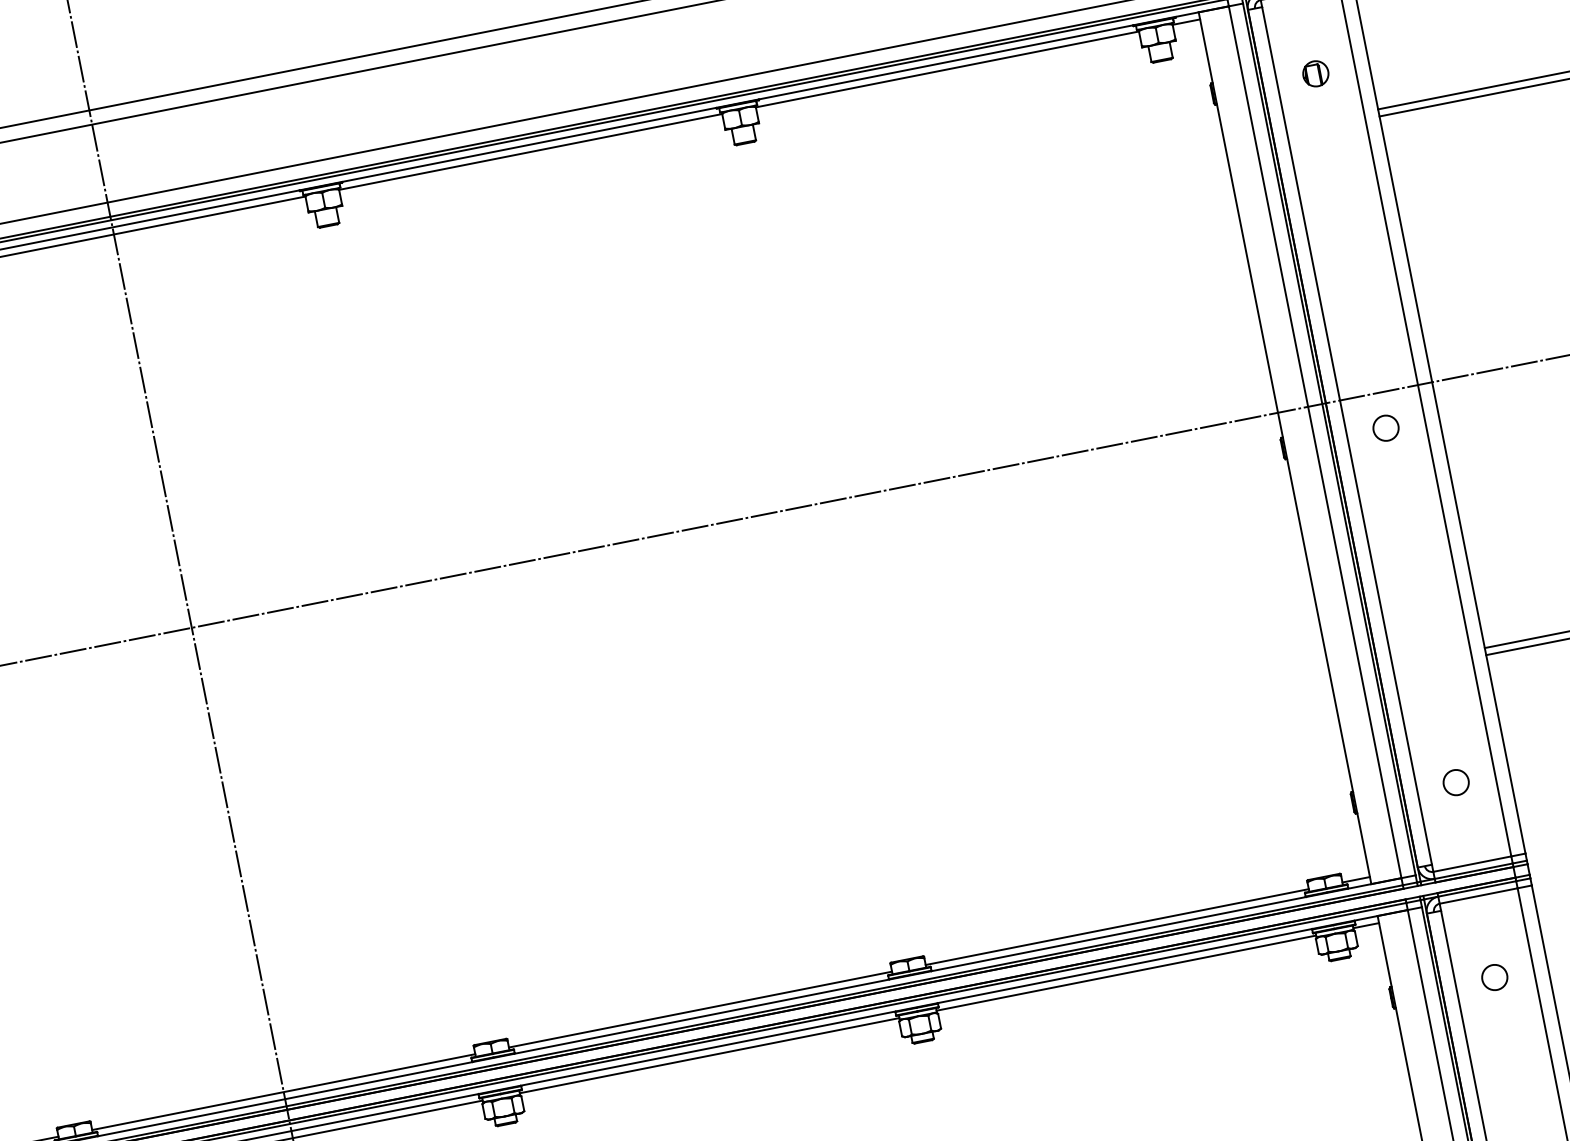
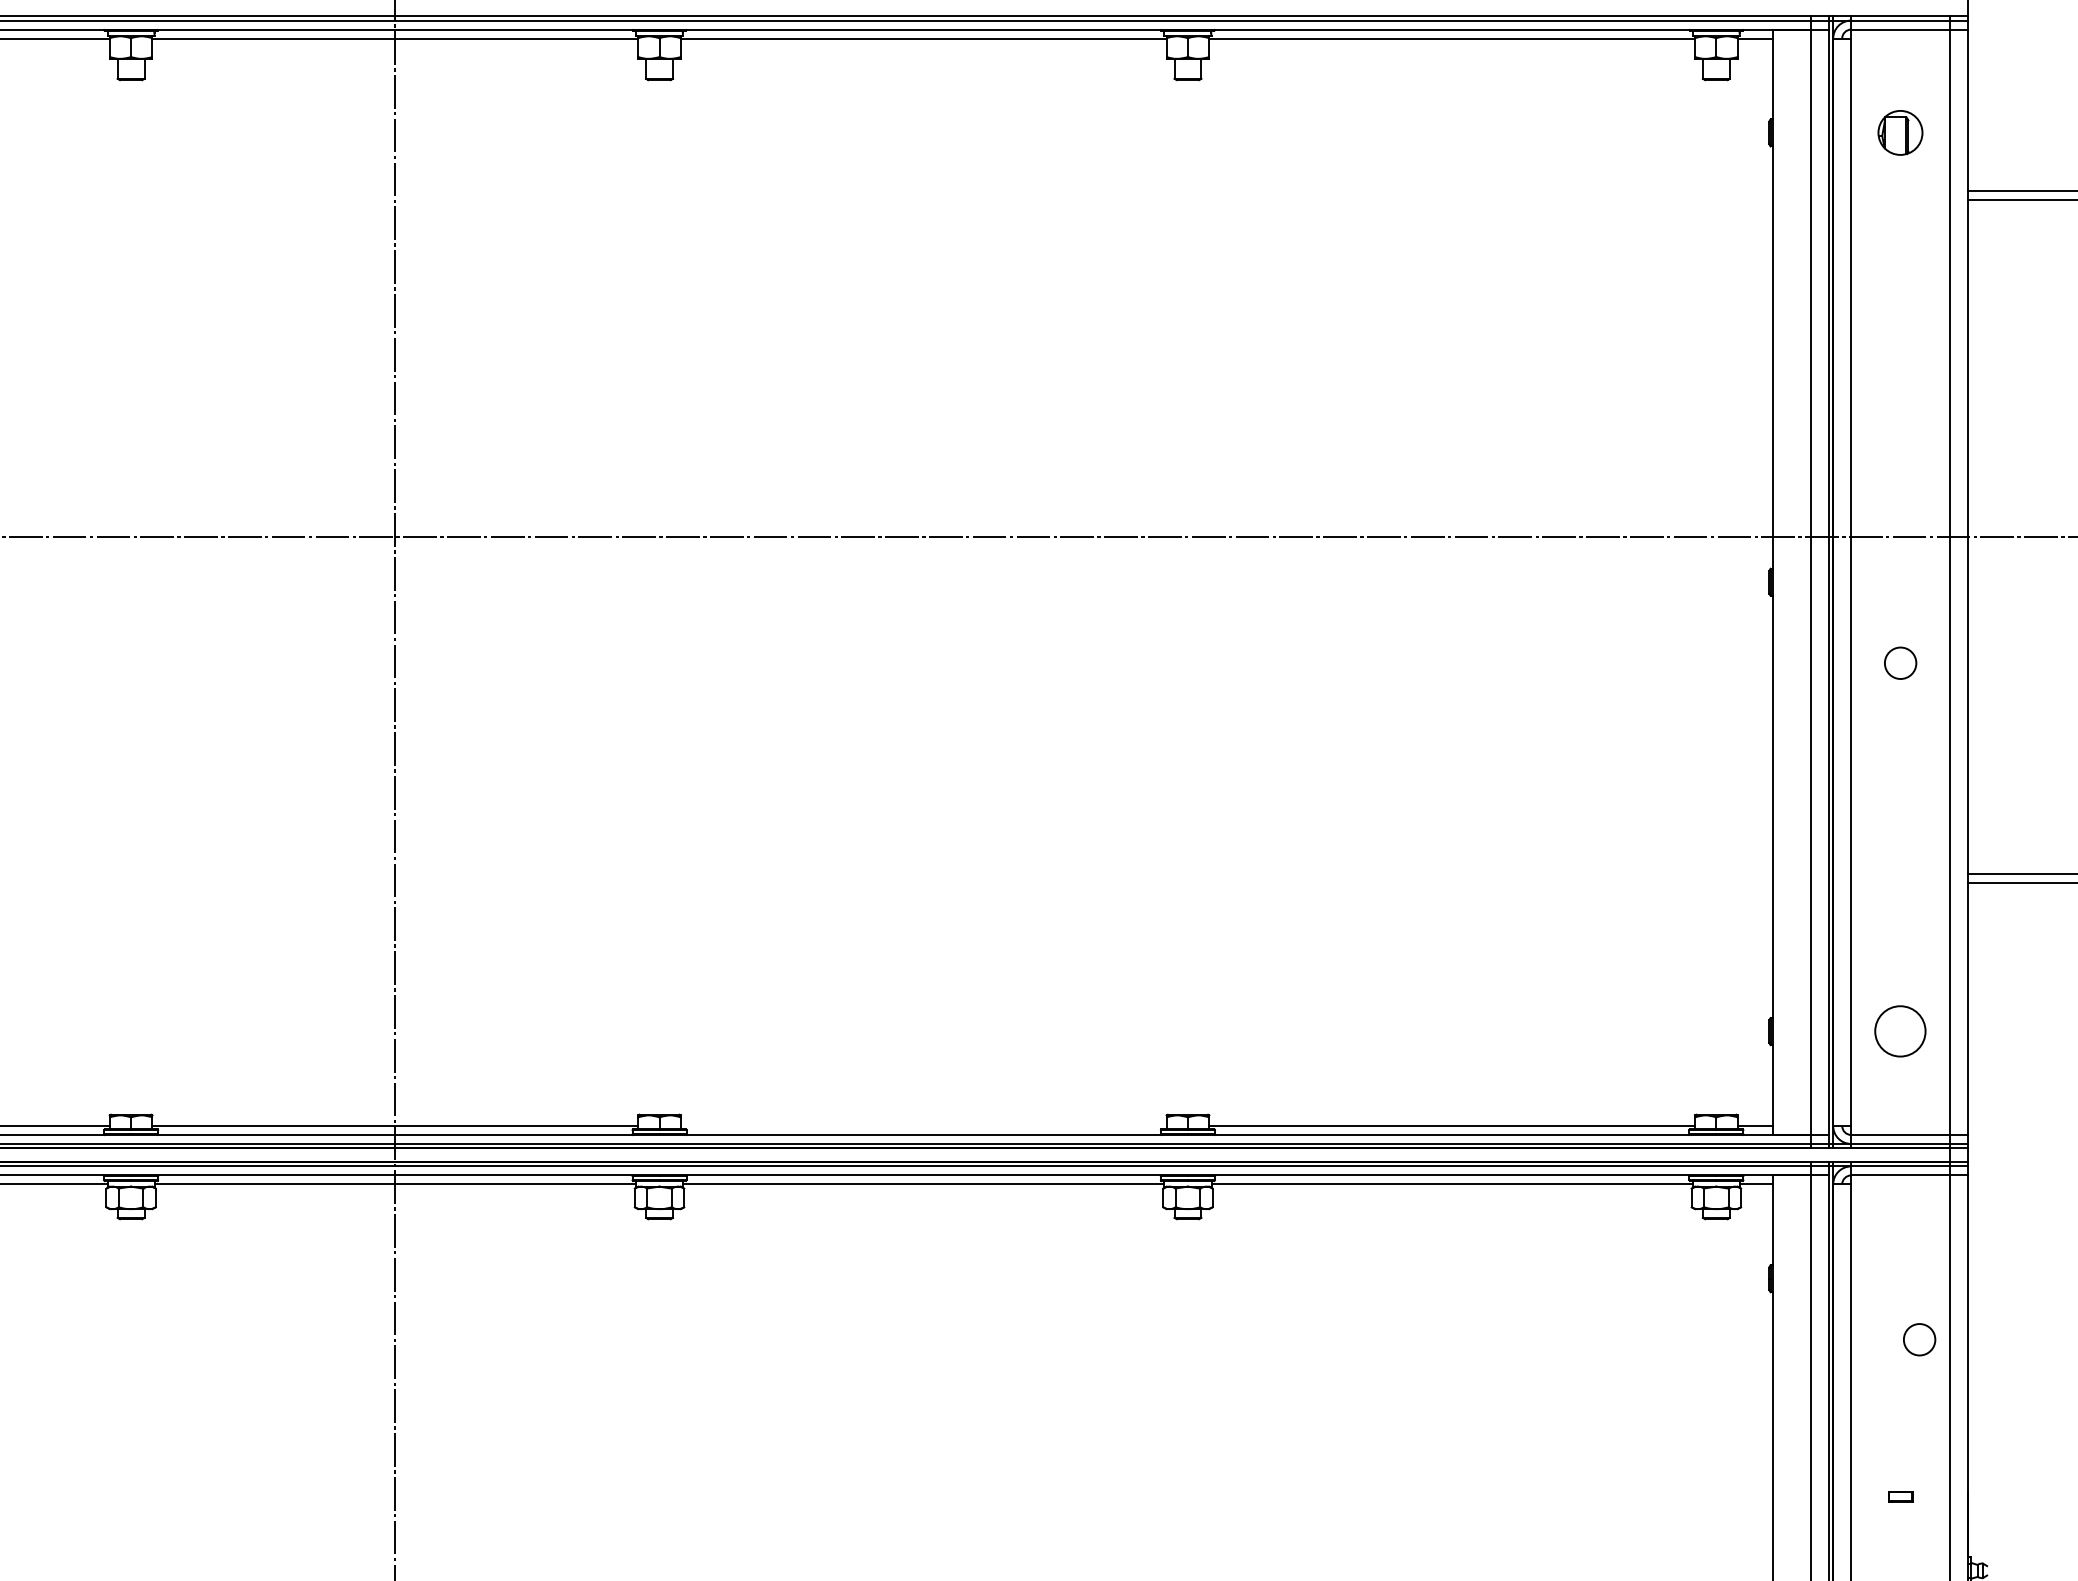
part: (1315, 73) -> (1900, 132), size x1.4
circle: (1385, 427) -> (1900, 662), moved
circle: (1456, 782) -> (1900, 1031), size x1.6
circle: (1494, 977) -> (1919, 1339), moved
line: (700, 1009) -> (923, 1125), removed

